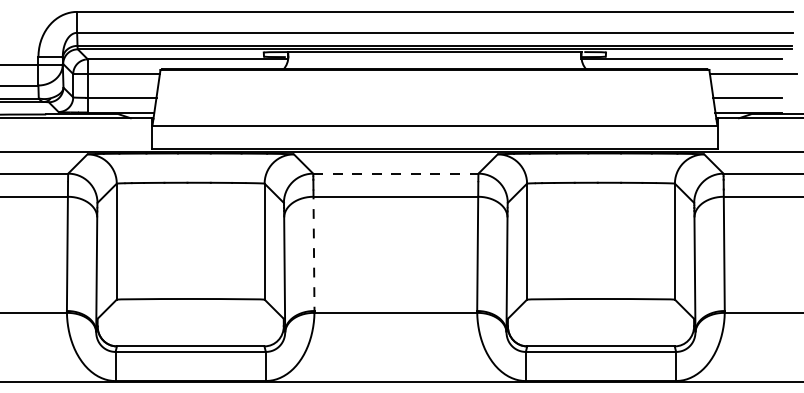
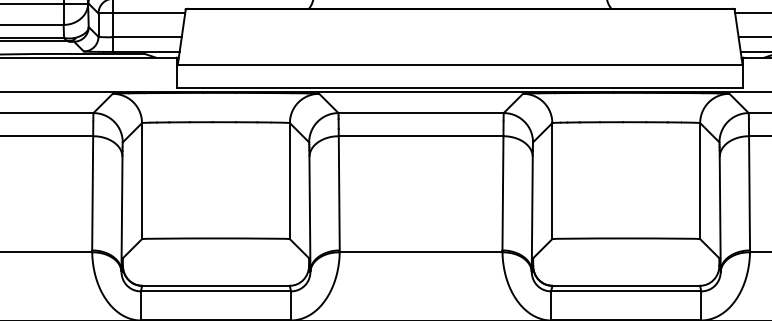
line: (395, 173) -> (420, 112), dashed -> solid
line: (313, 250) -> (338, 189), dashed -> solid

